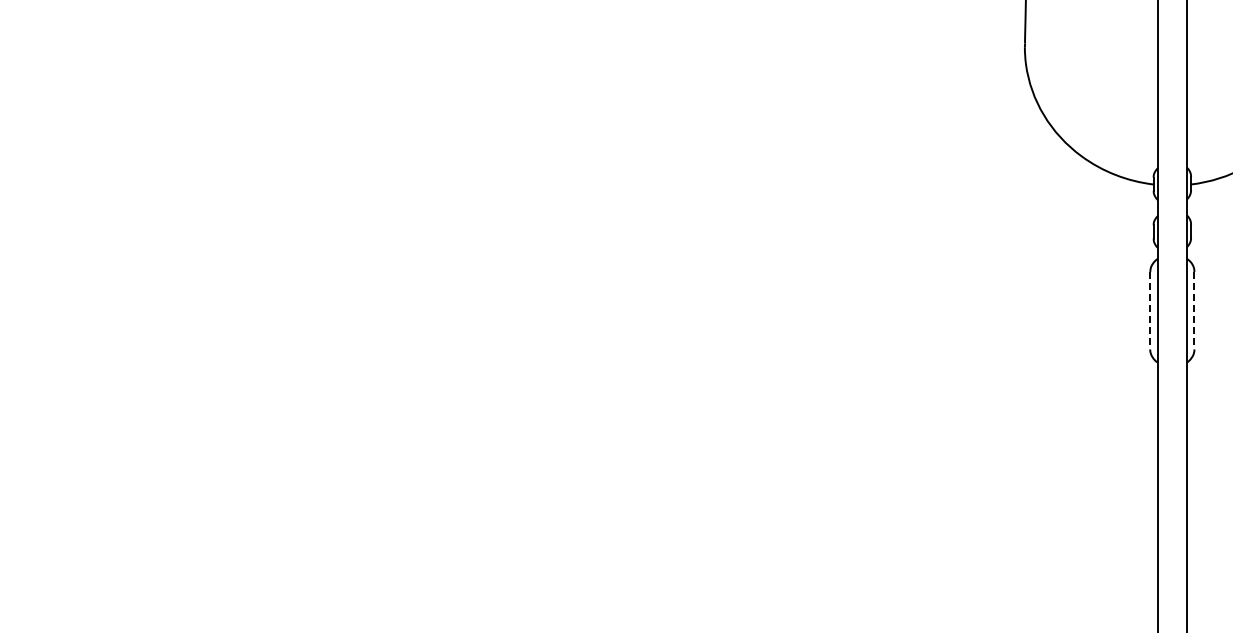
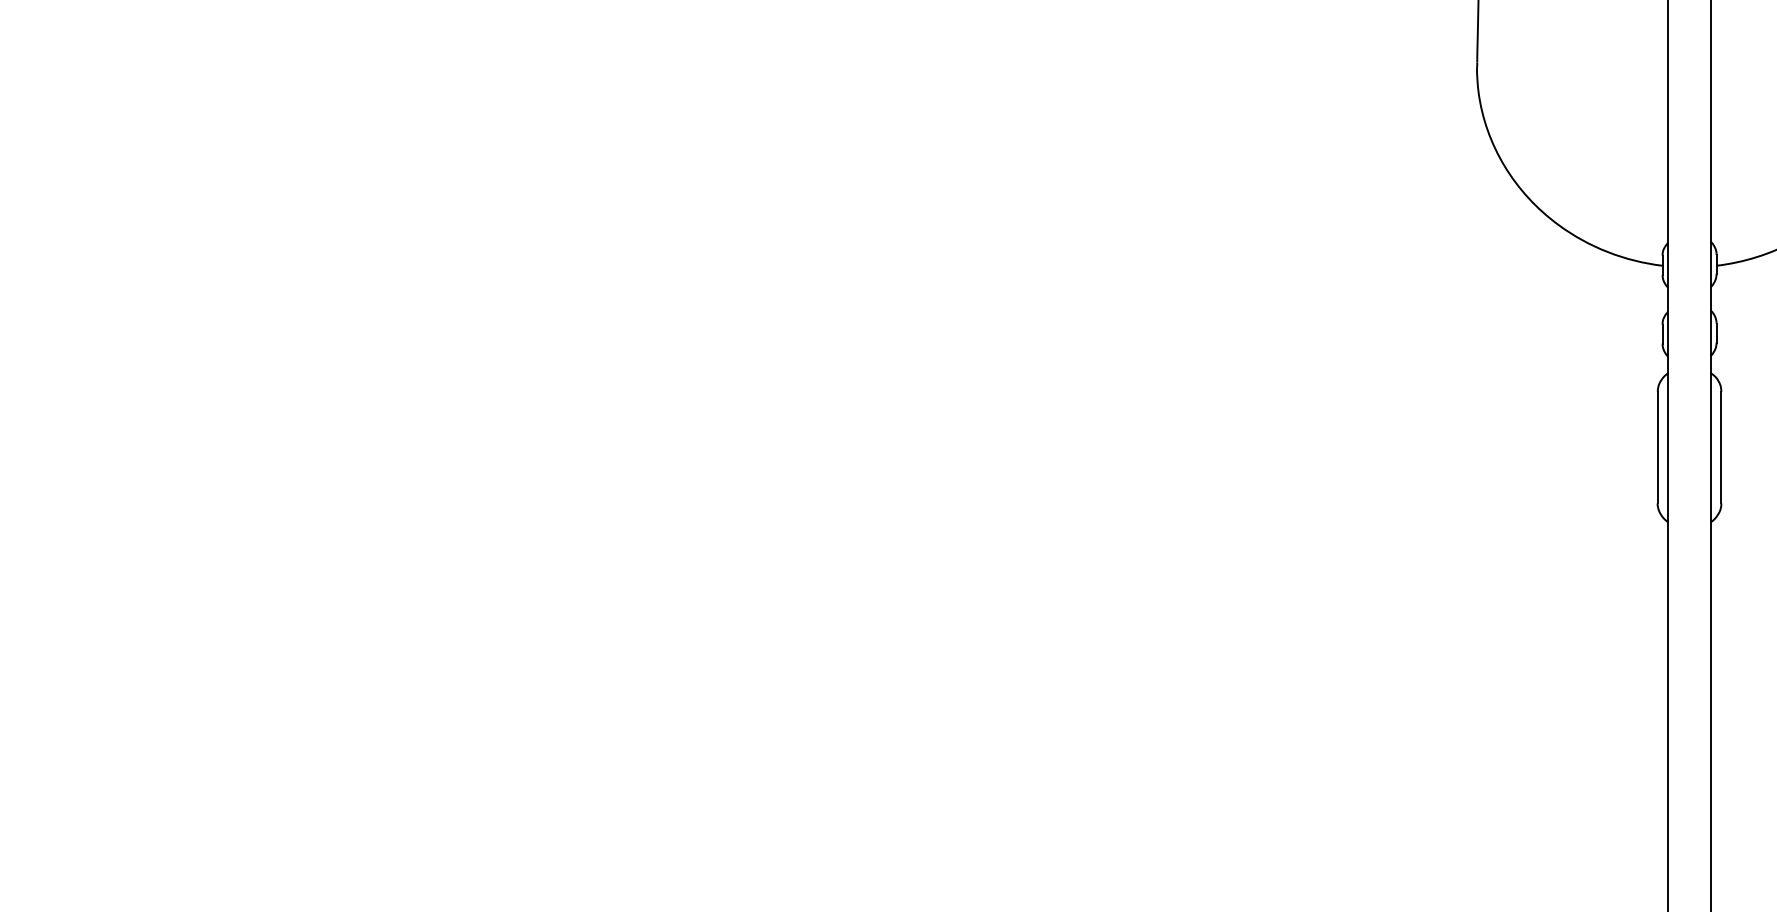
line: (1150, 310) -> (1658, 447), dashed -> solid
line: (1194, 310) -> (1721, 447), dashed -> solid

